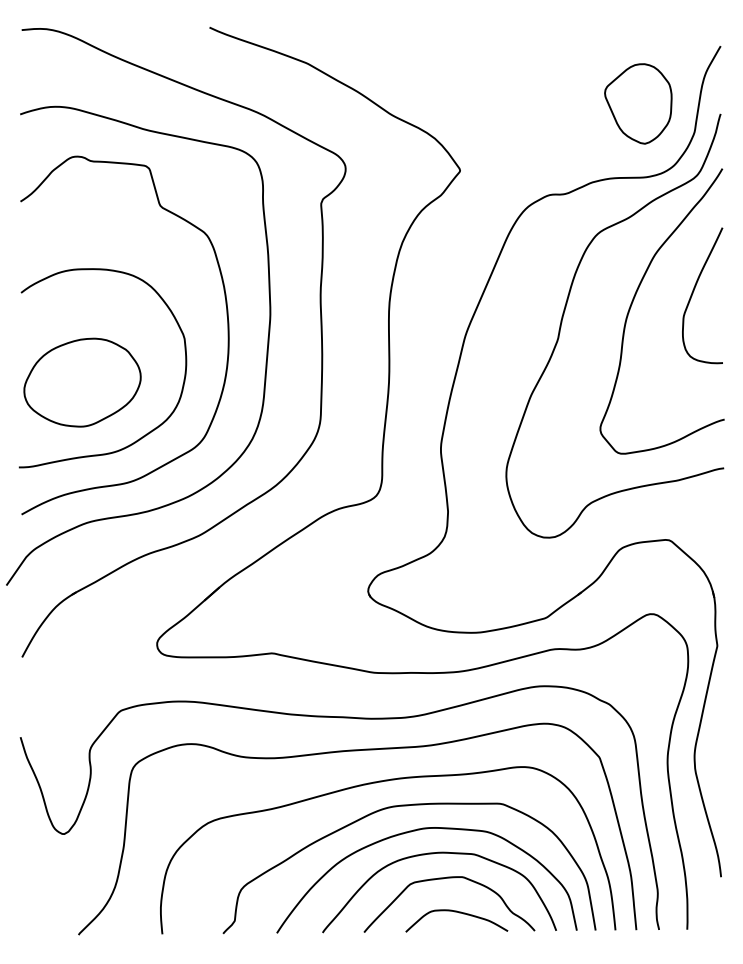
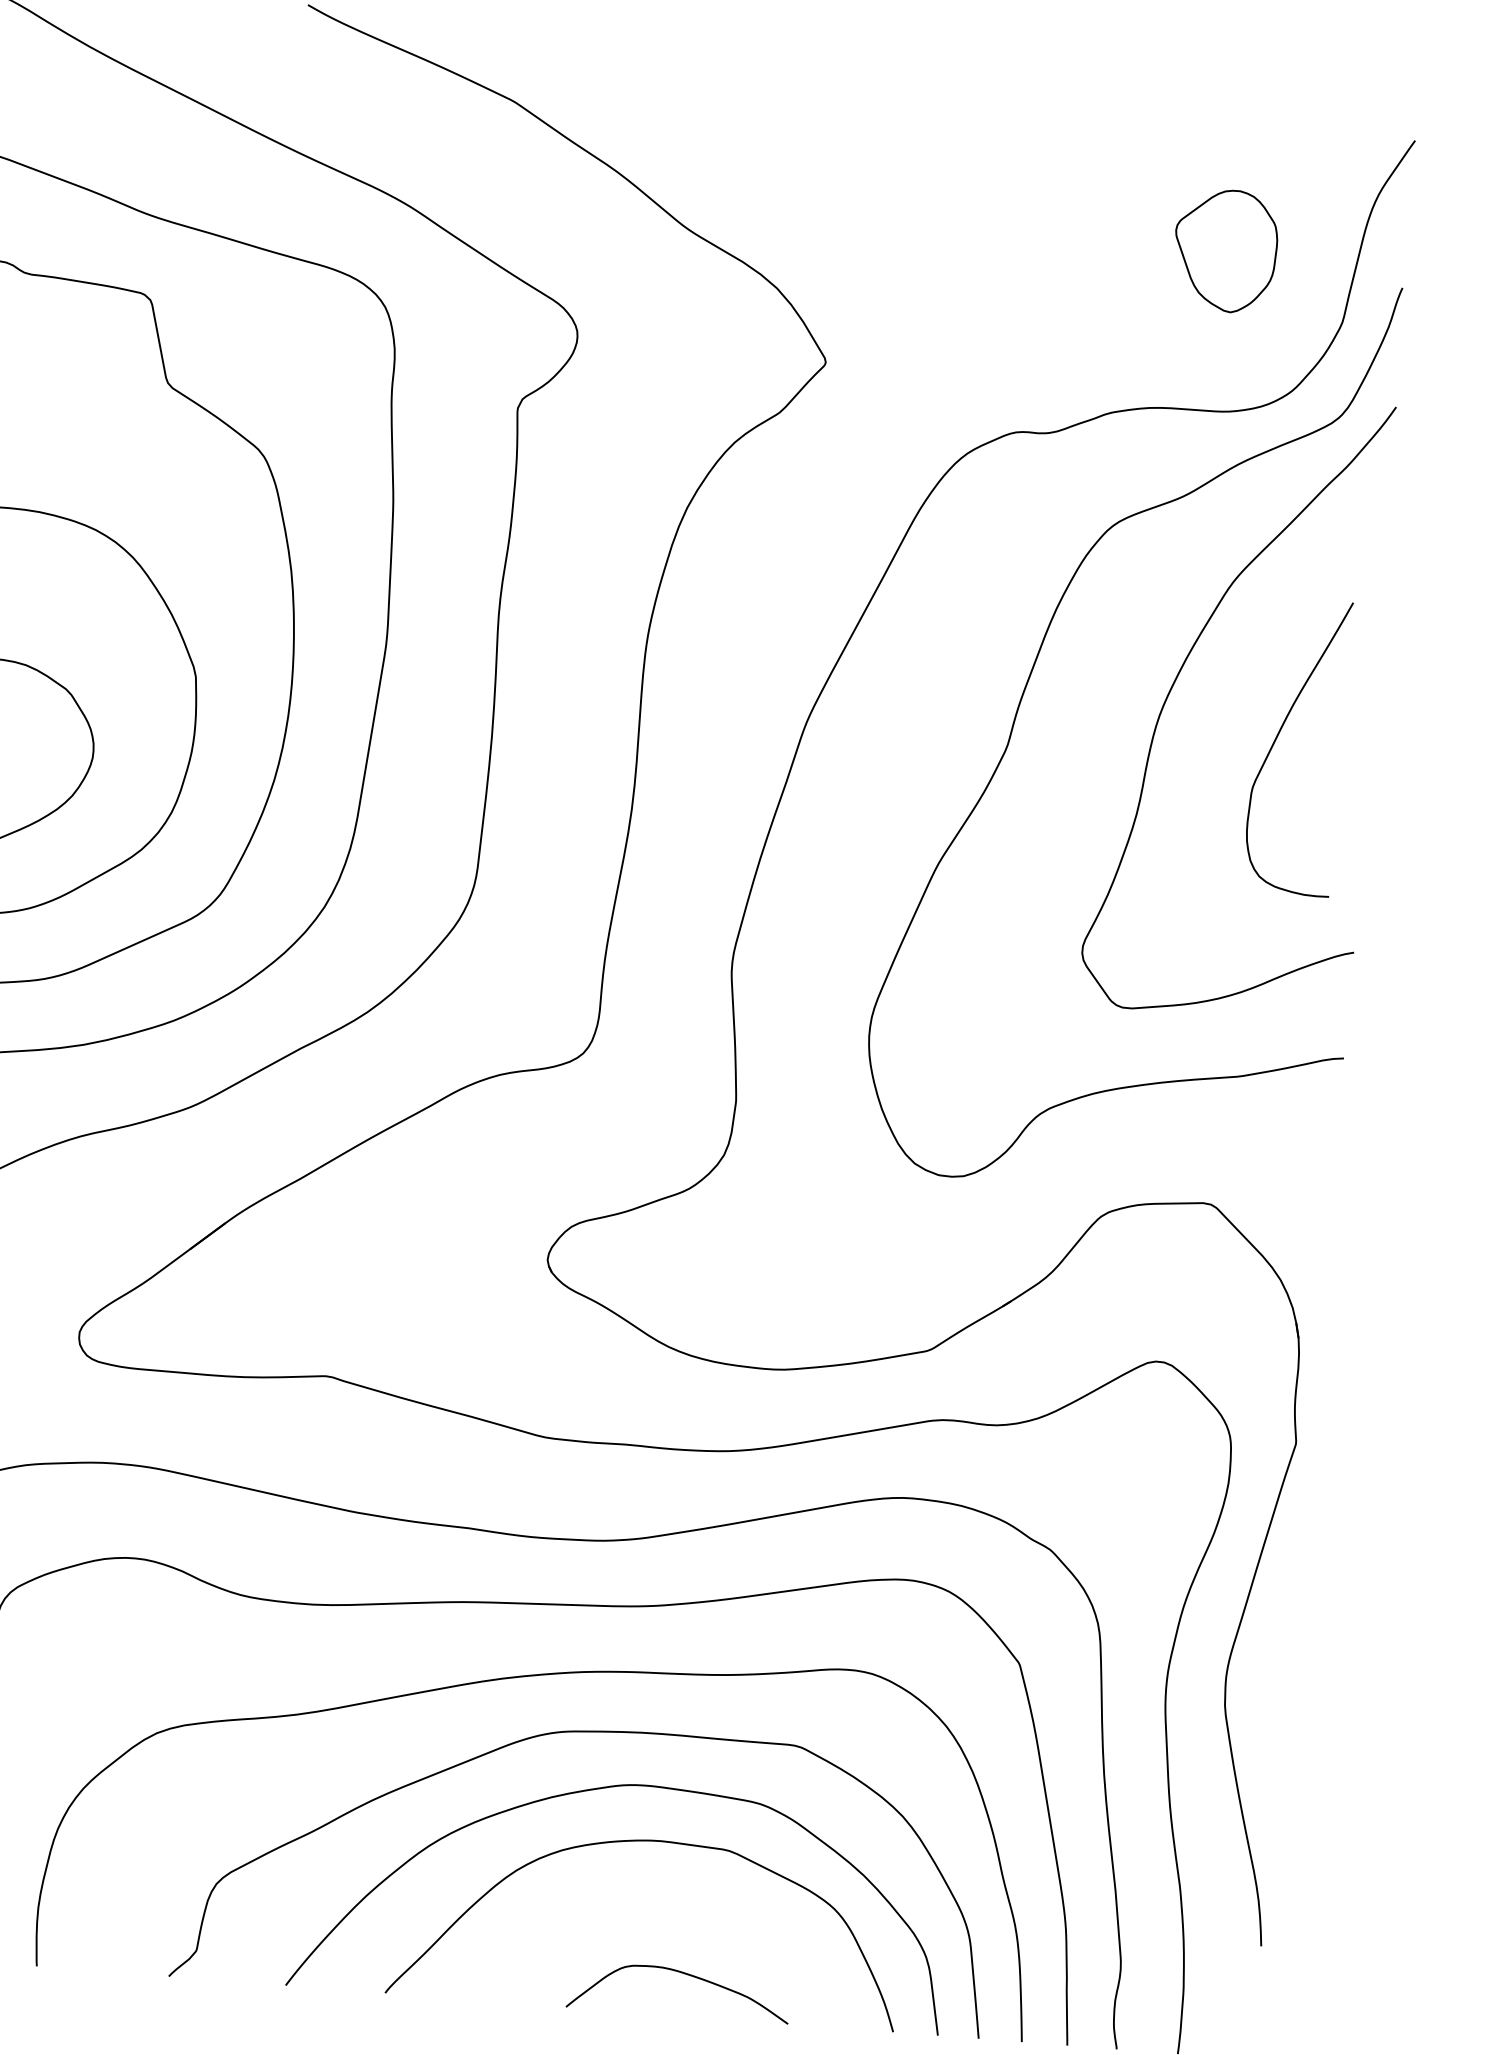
part: (638, 103) -> (1225, 249), size x0.7
curve: (694, 291) -> (1280, 736), moved
curve: (443, 879) -> (657, 1899), removed

